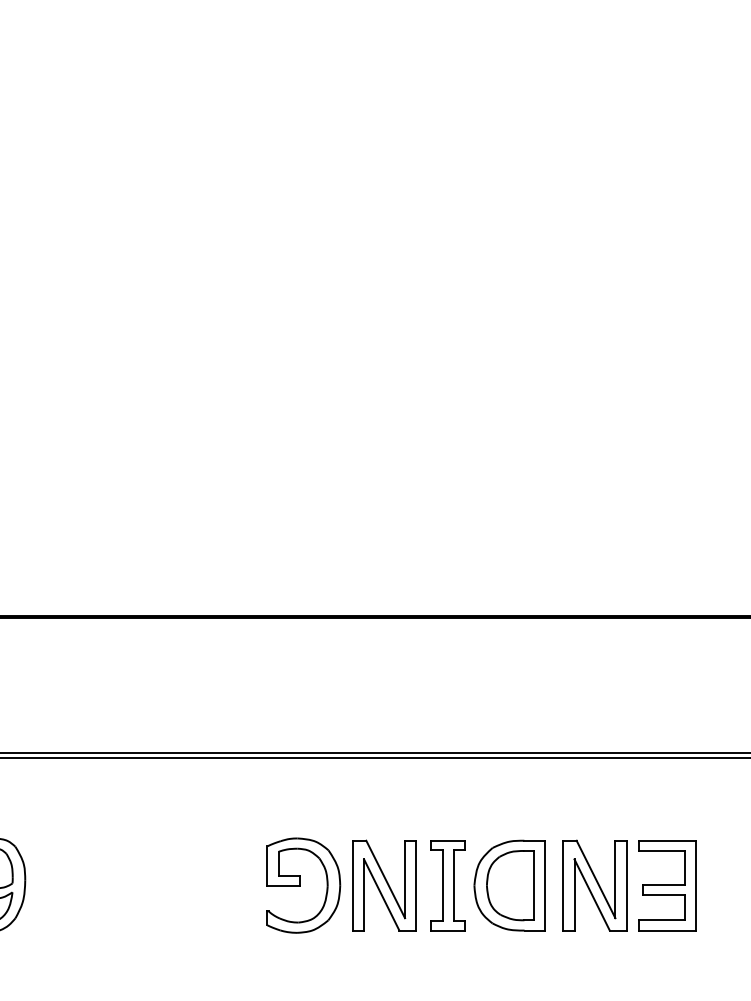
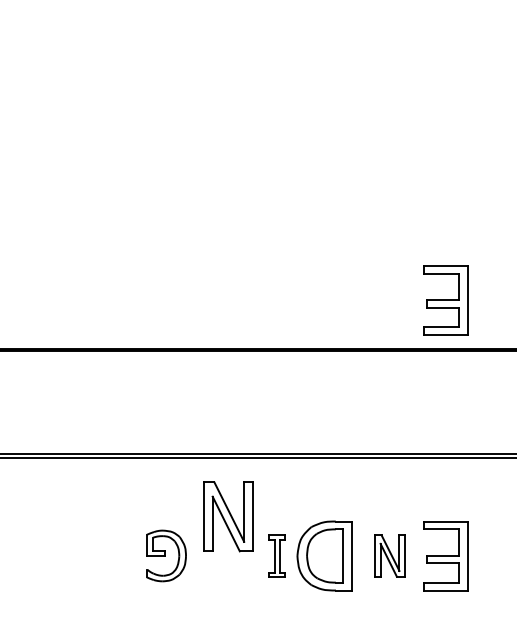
part: (667, 552) -> (445, 300), added
part: (303, 885) -> (166, 555), size x0.7
part: (384, 885) -> (228, 516), moved
part: (447, 885) -> (276, 555), size x0.6
part: (594, 885) -> (389, 555), size x0.6

